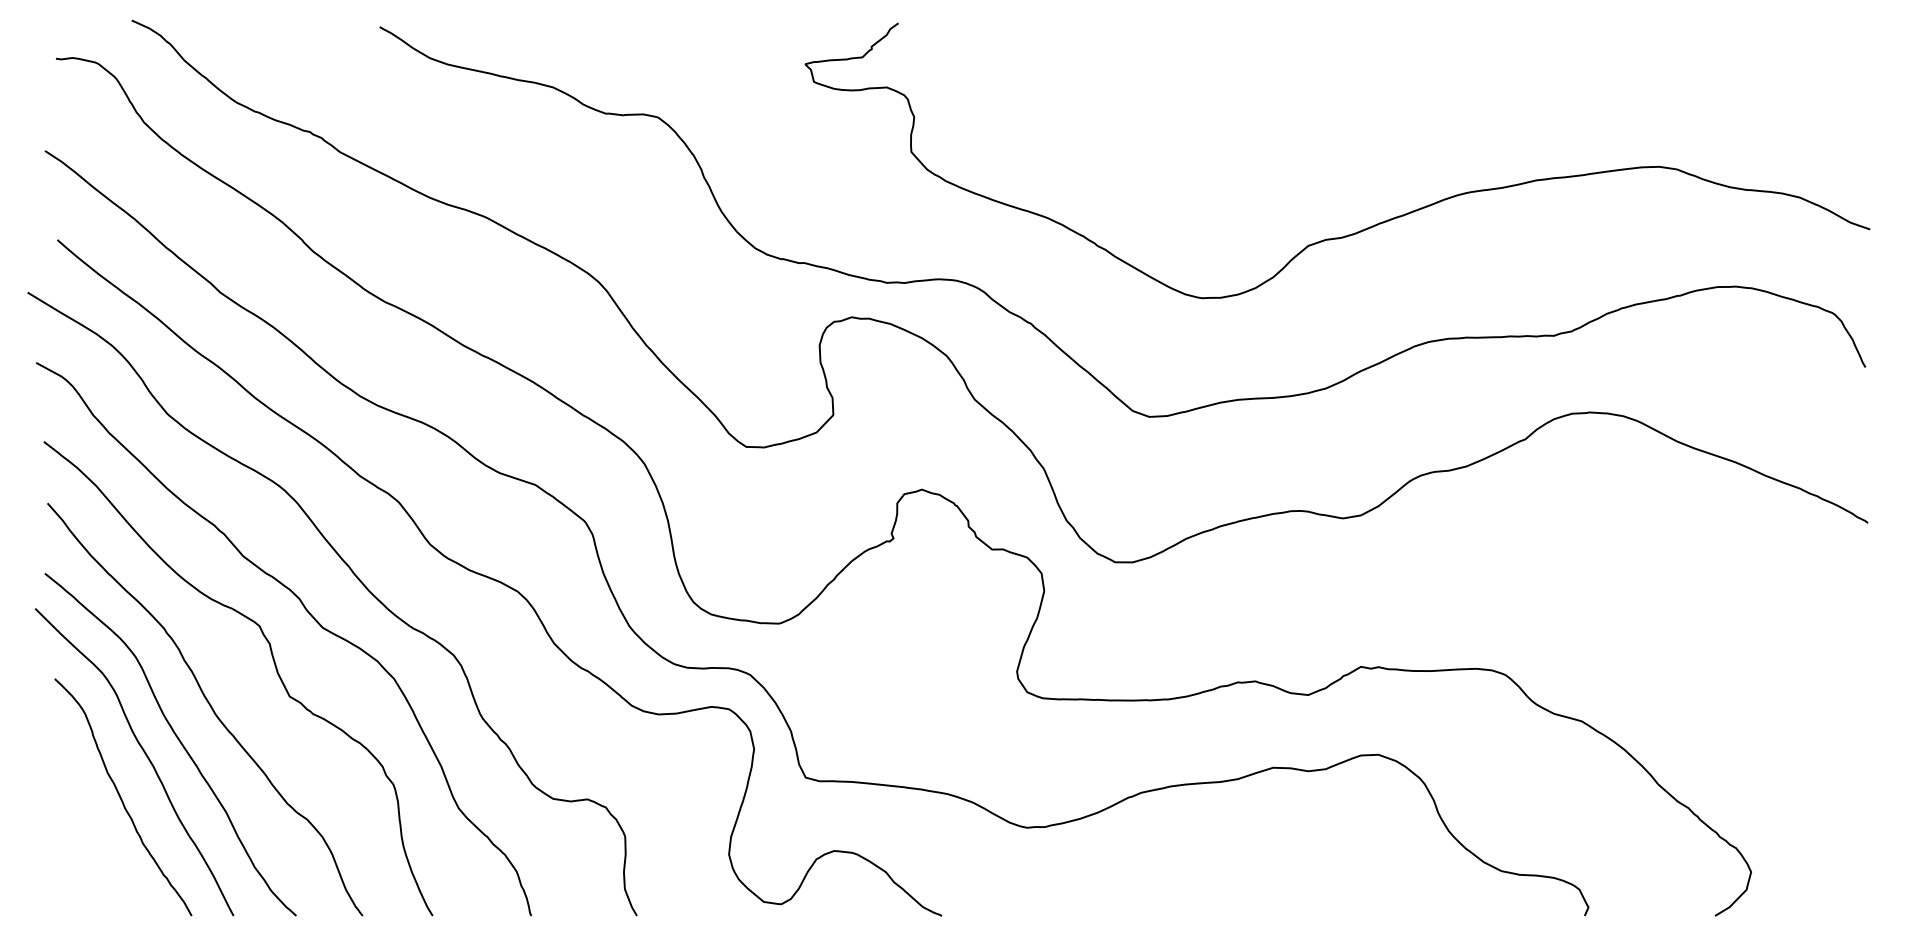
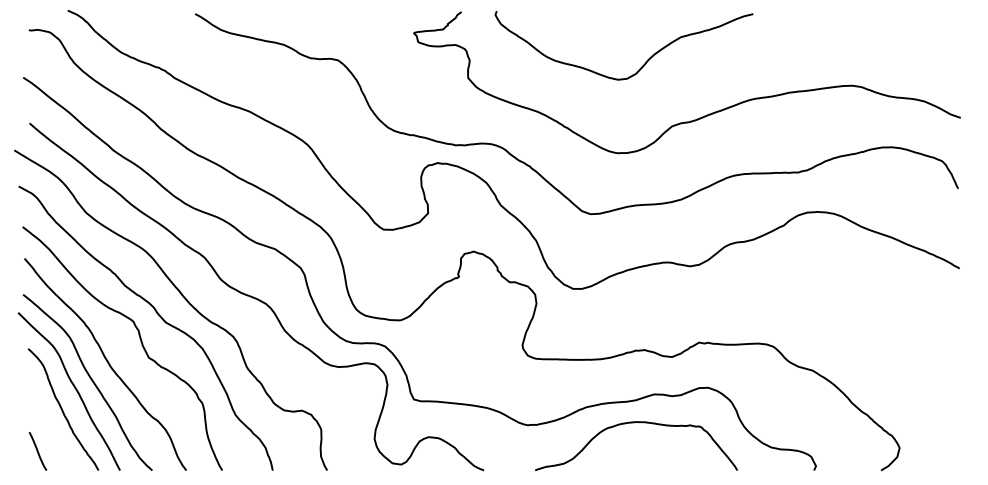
curve: (1258, 117) -> (646, 60), added
curve: (1235, 824) -> (634, 423), added
curve: (72, 878) -> (37, 451), added

